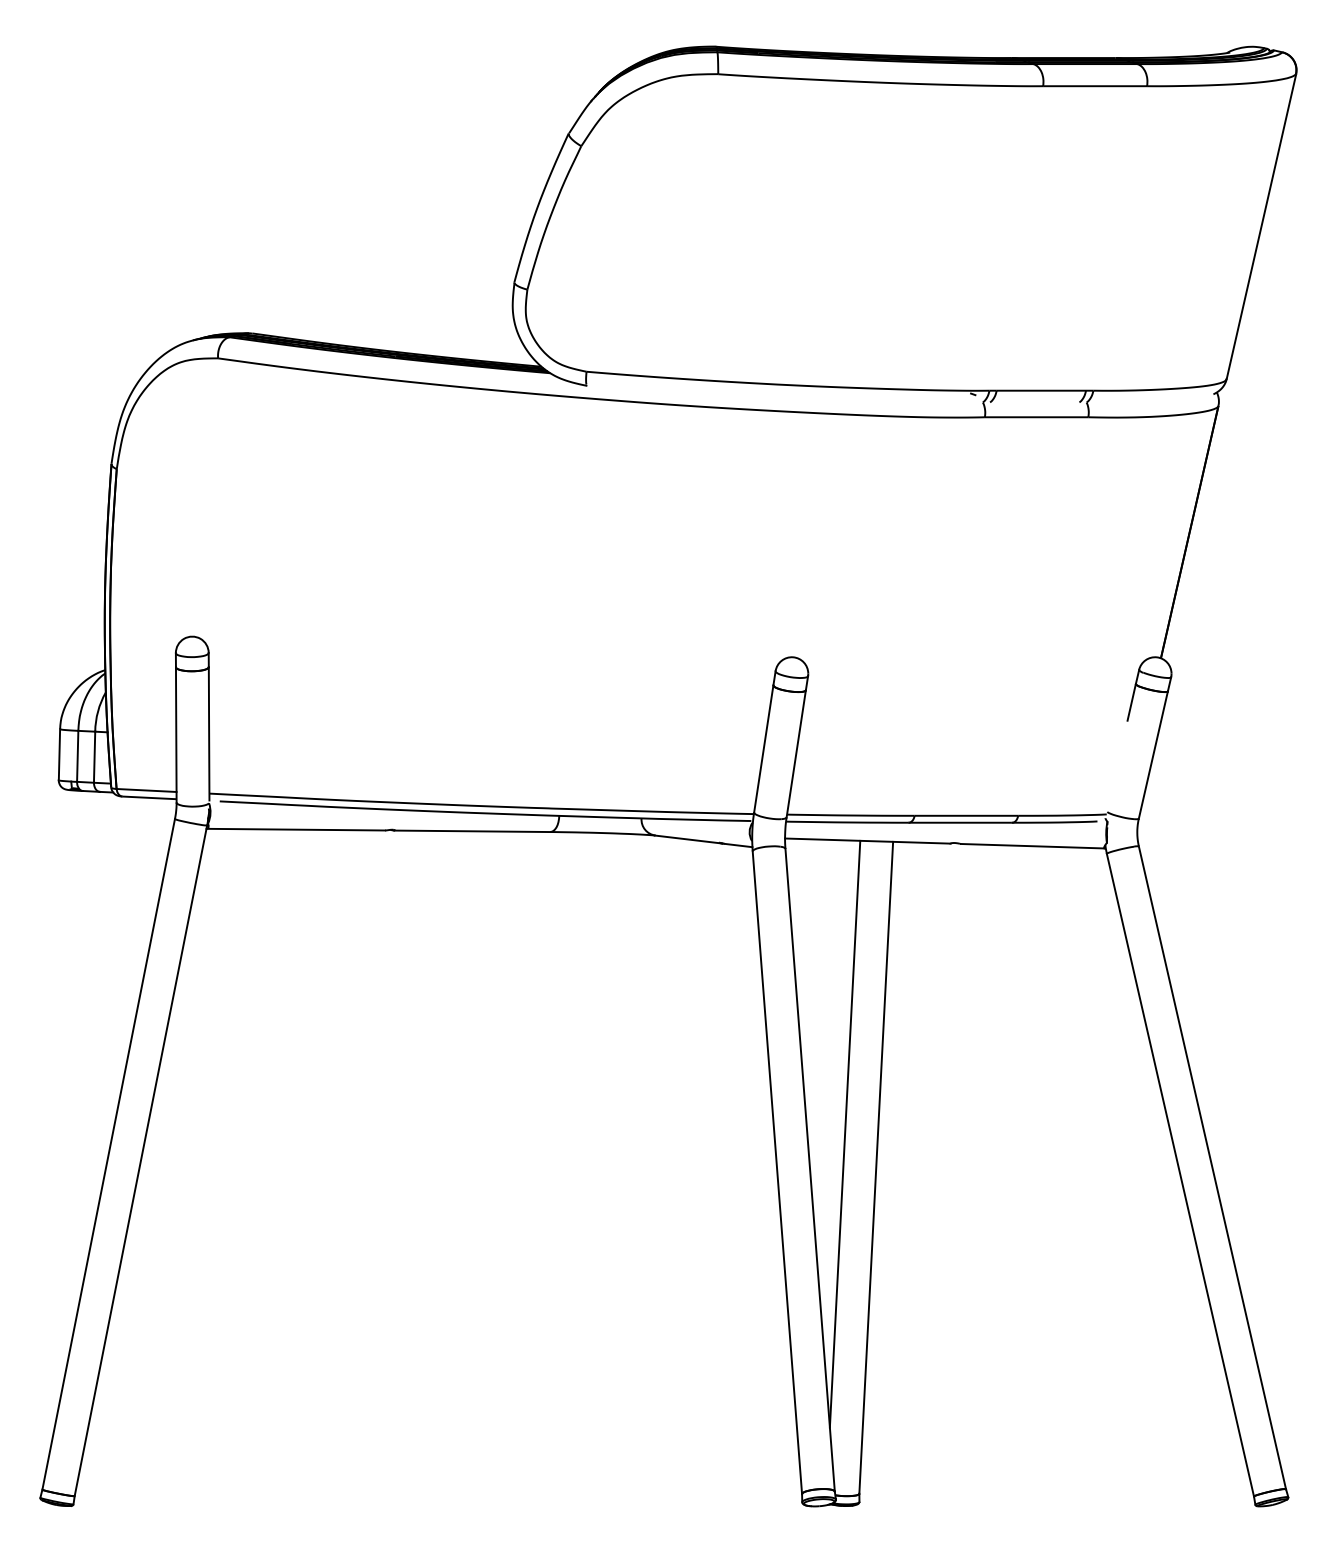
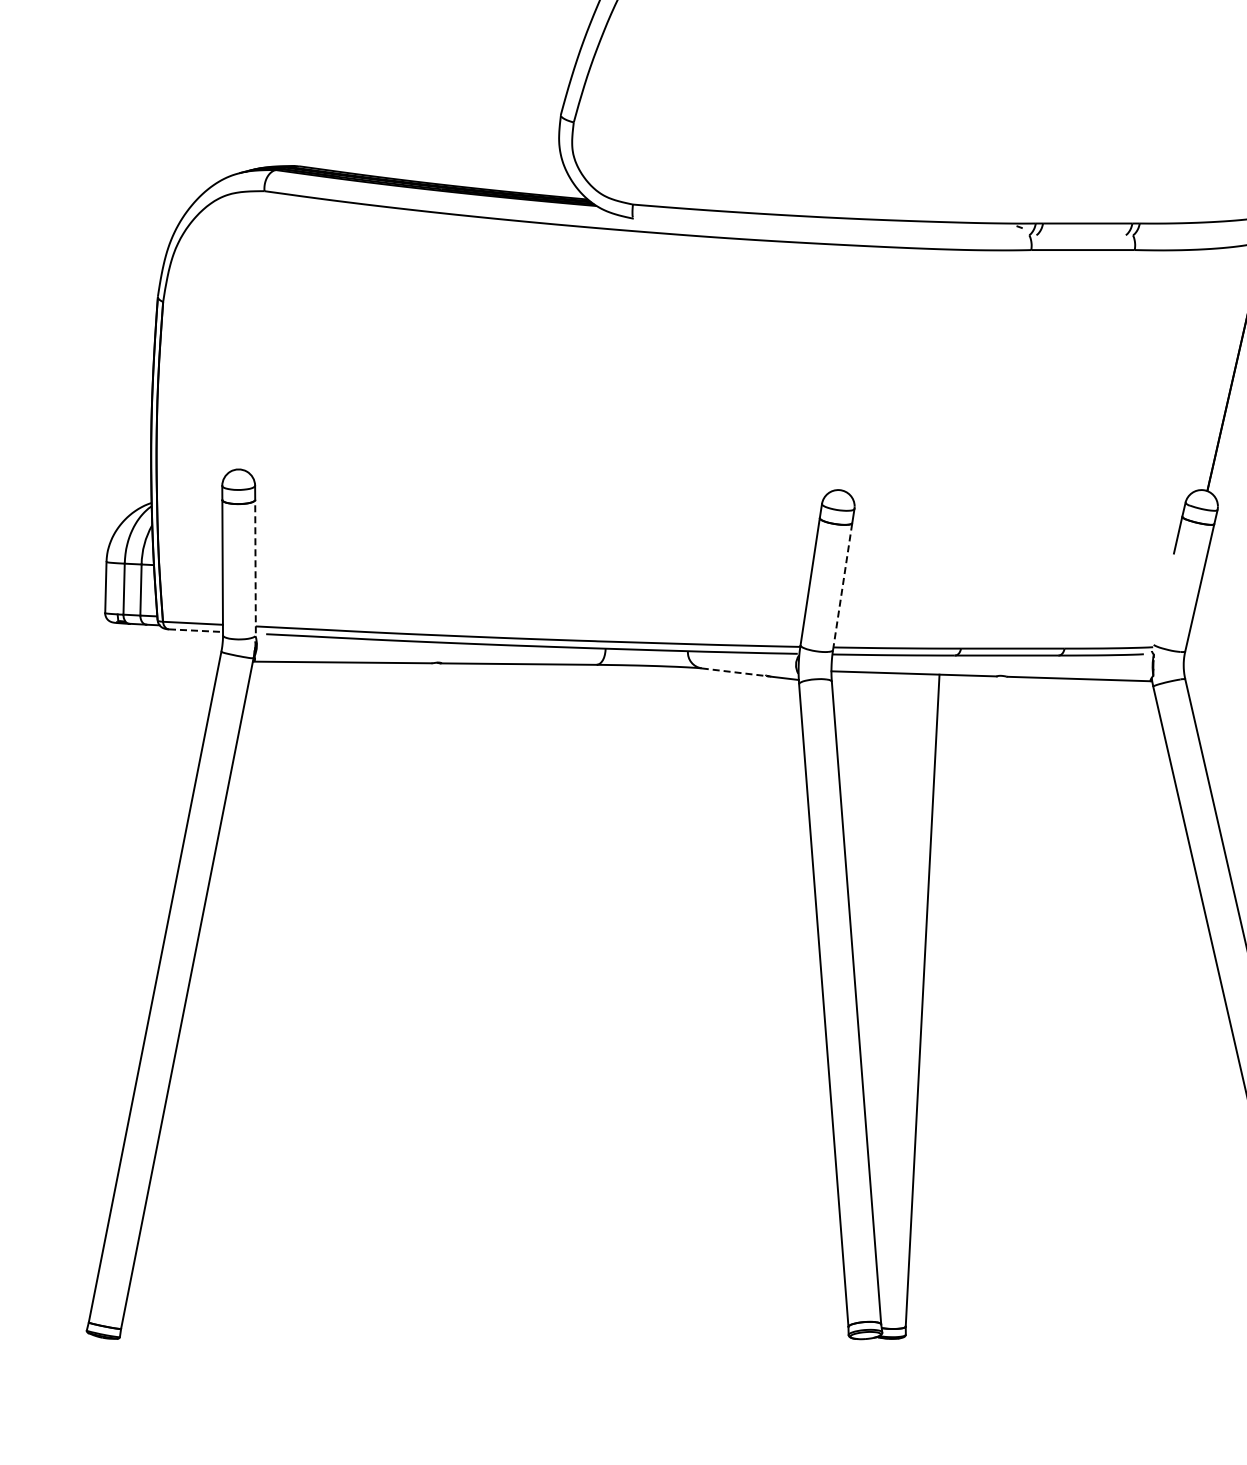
line: (209, 733) -> (255, 566), solid -> dashed
line: (796, 753) -> (842, 586), solid -> dashed
line: (150, 797) -> (196, 630), solid -> dashed
line: (688, 839) -> (734, 672), solid -> dashed
line: (844, 1133) -> (890, 966), removed

